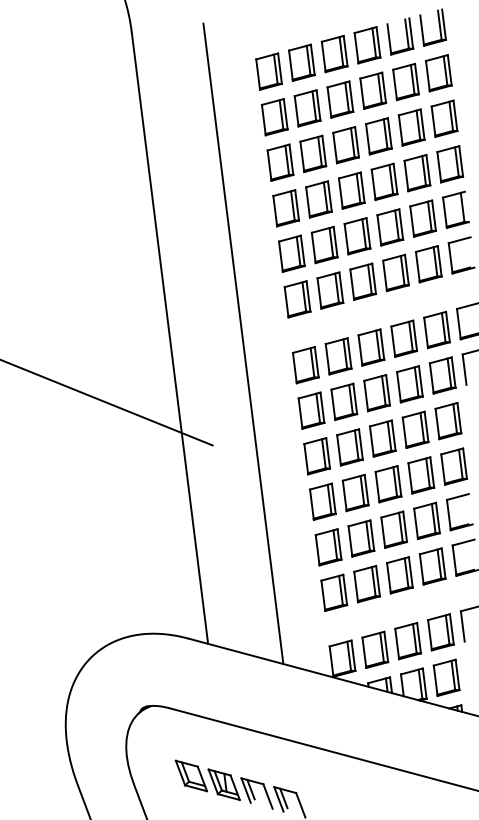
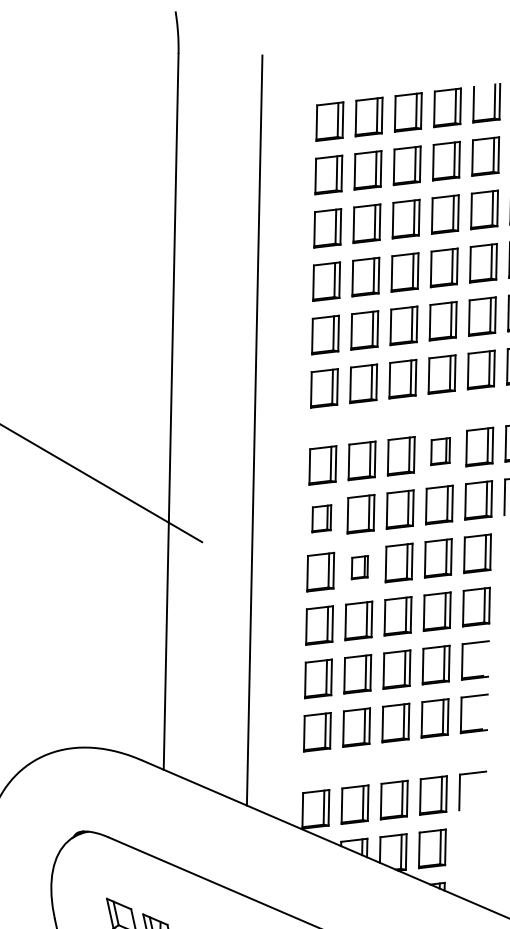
part: (404, 338) -> (440, 451), size x0.7
part: (311, 410) -> (321, 518), size x0.7
part: (349, 447) -> (359, 567), size x0.6

